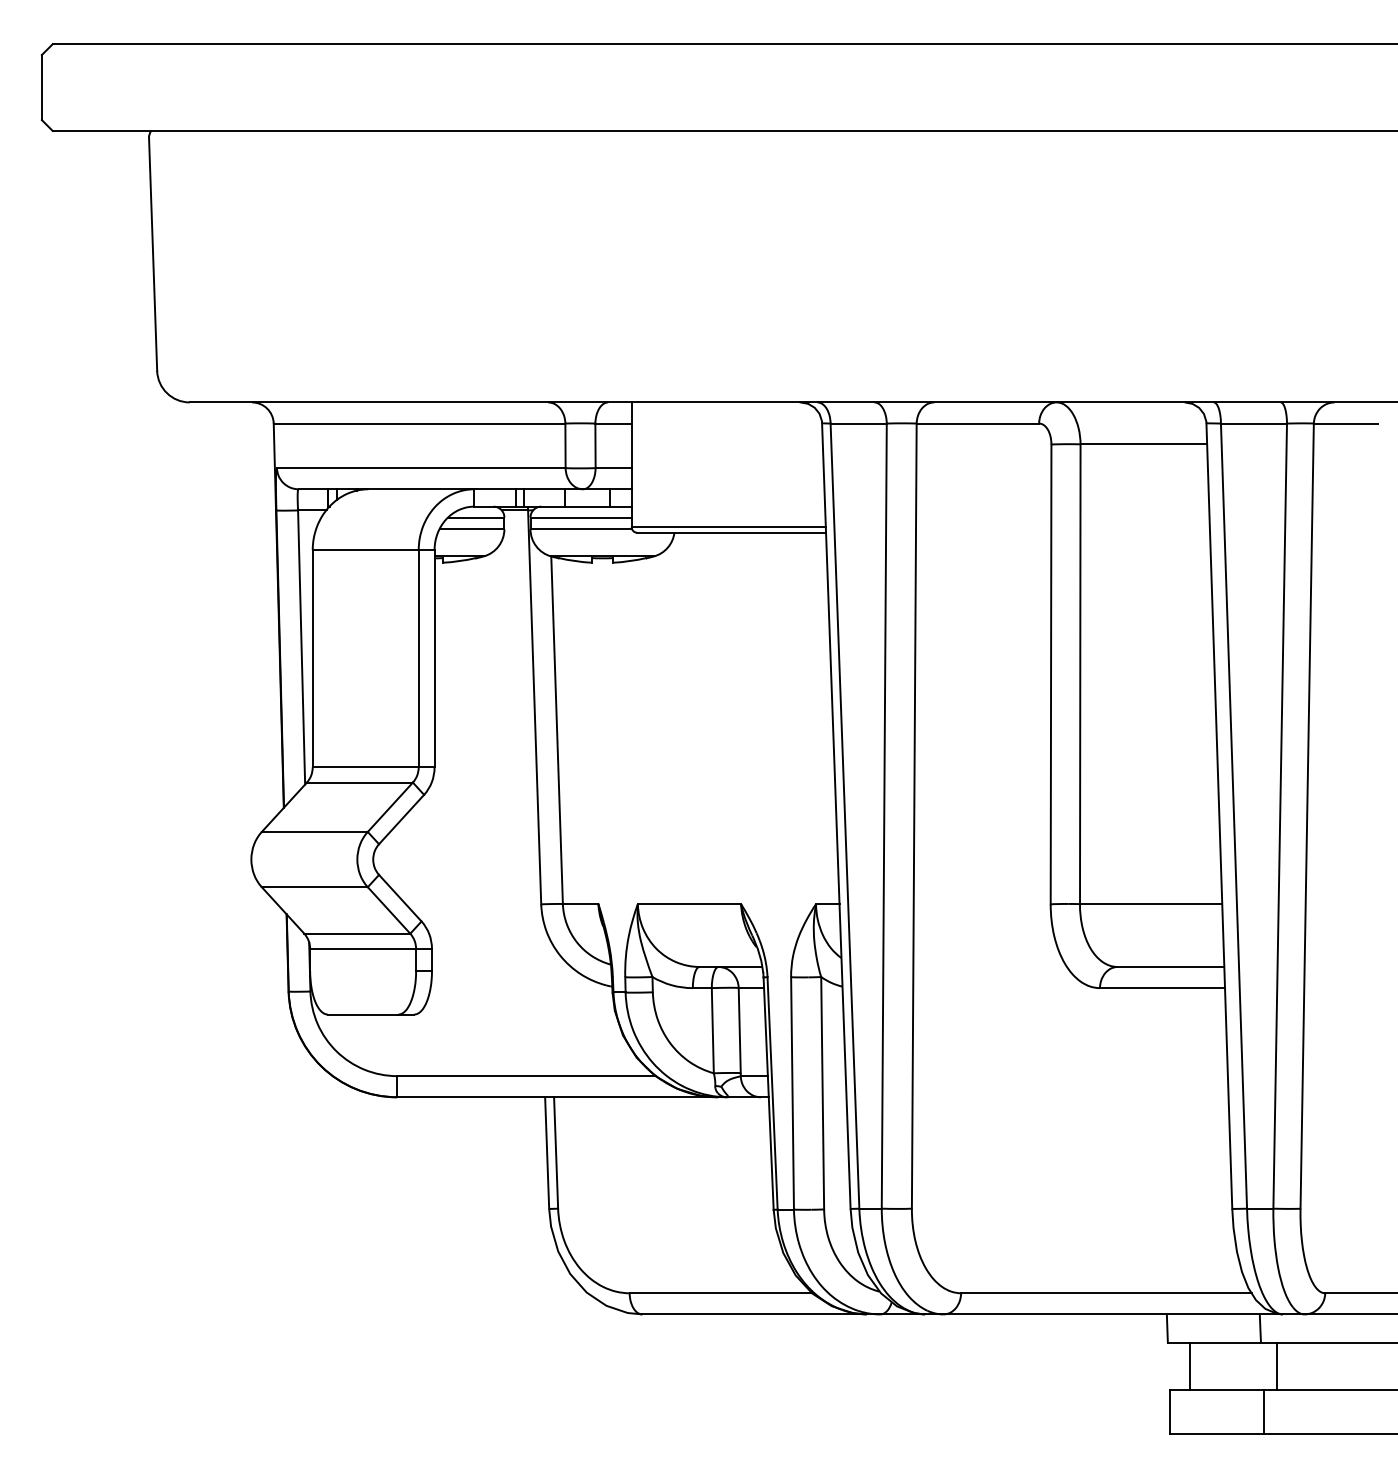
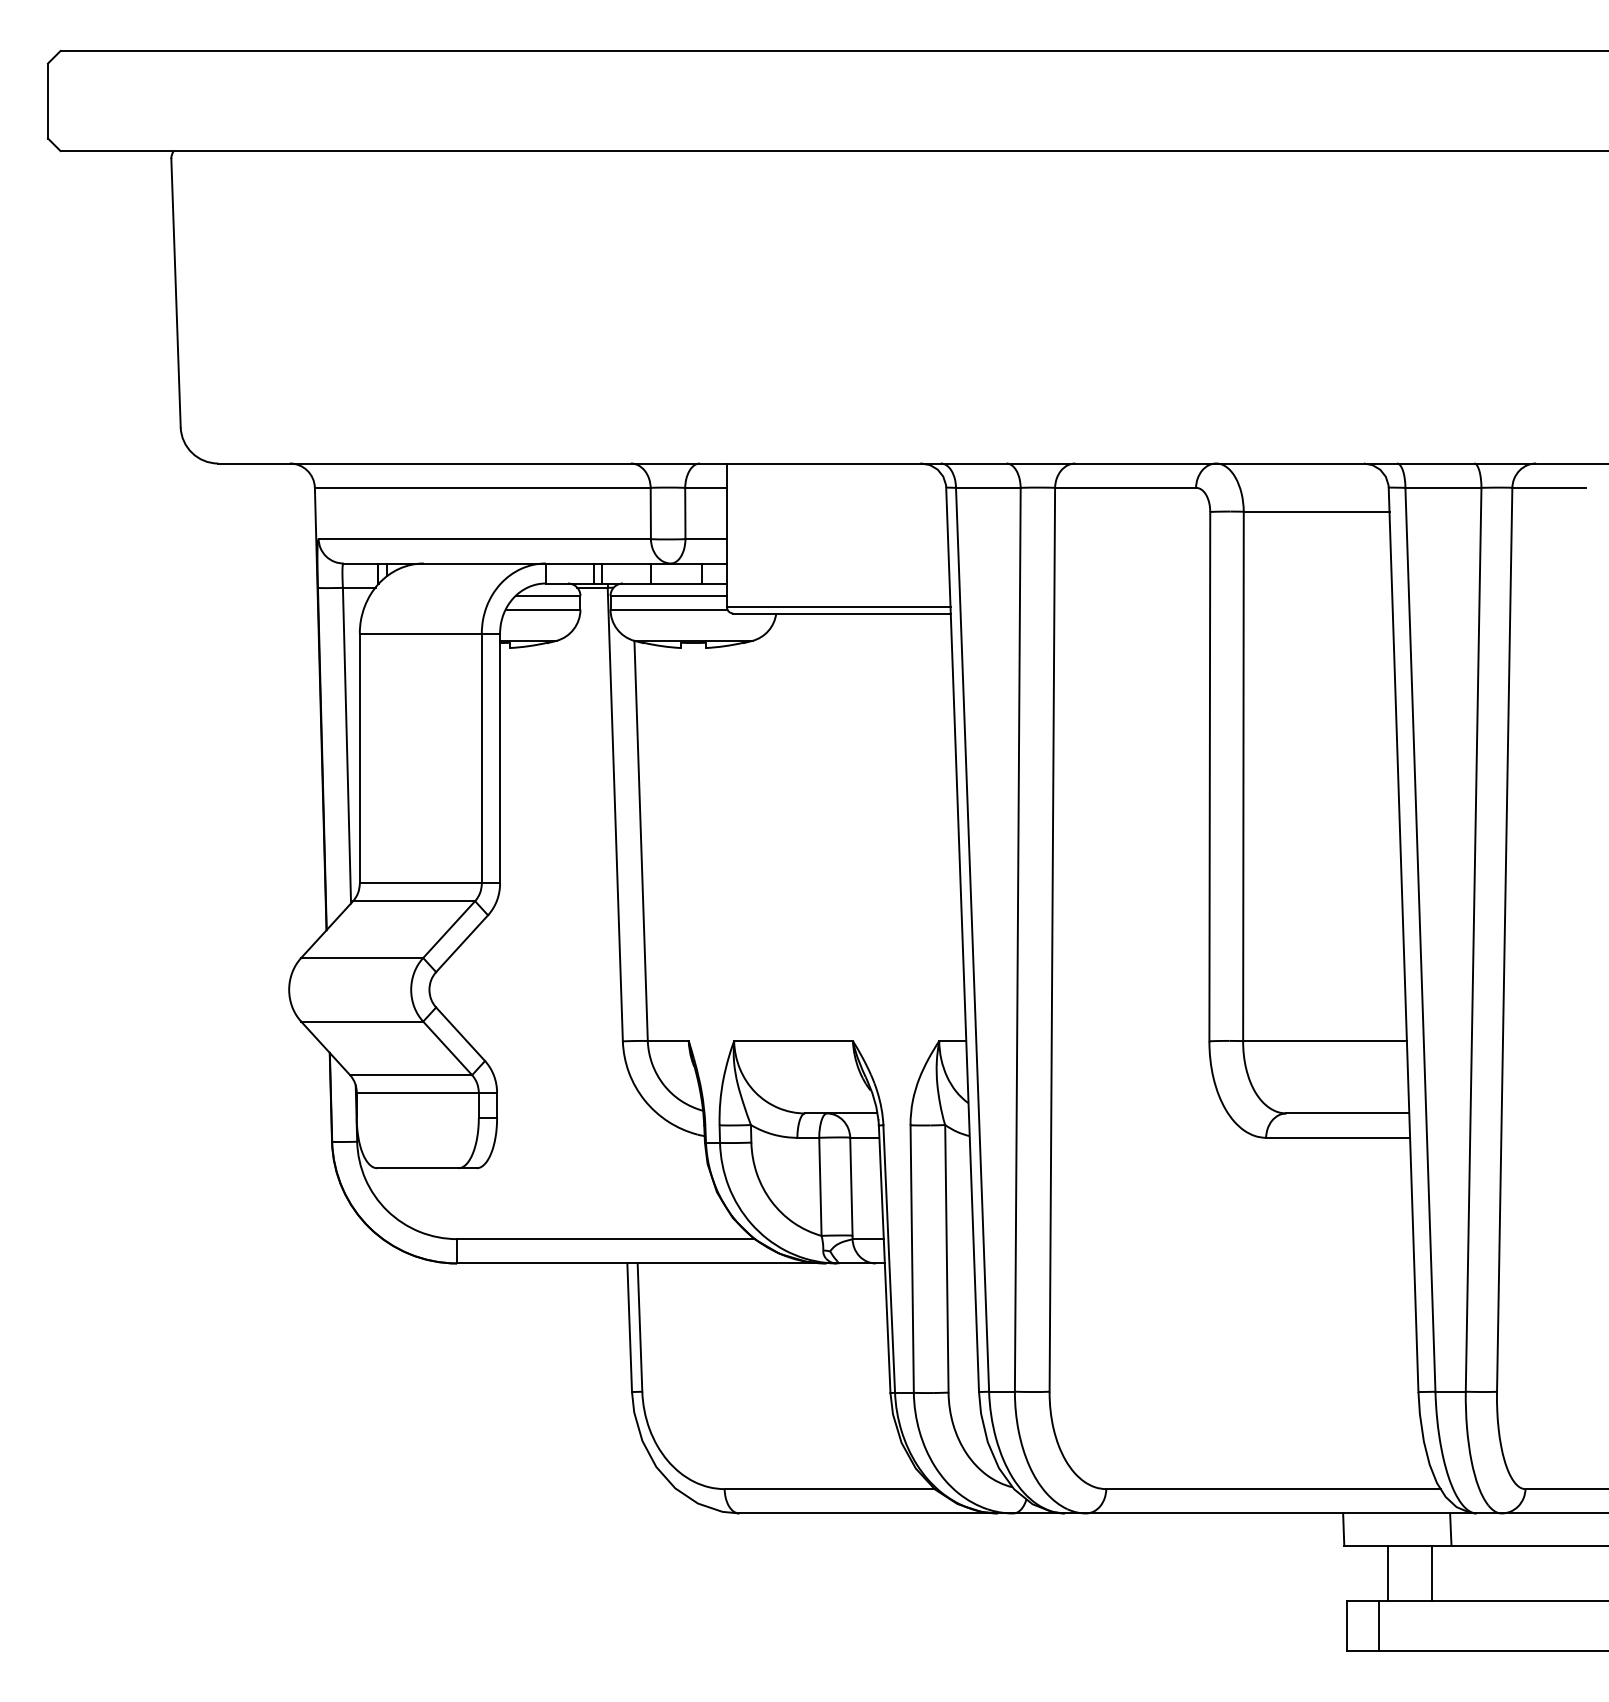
line: (1190, 1365) -> (1432, 1572), moved
line: (1276, 1365) -> (1388, 1572), moved
line: (1264, 1411) -> (1379, 1625), moved

